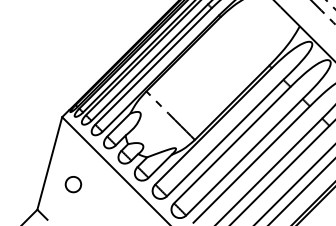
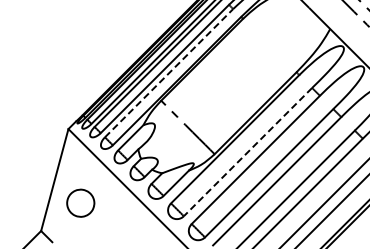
line: (153, 66) -> (169, 73), solid -> dashed
line: (225, 138) -> (248, 152), solid -> dashed
part: (73, 184) -> (80, 203), size x1.6

